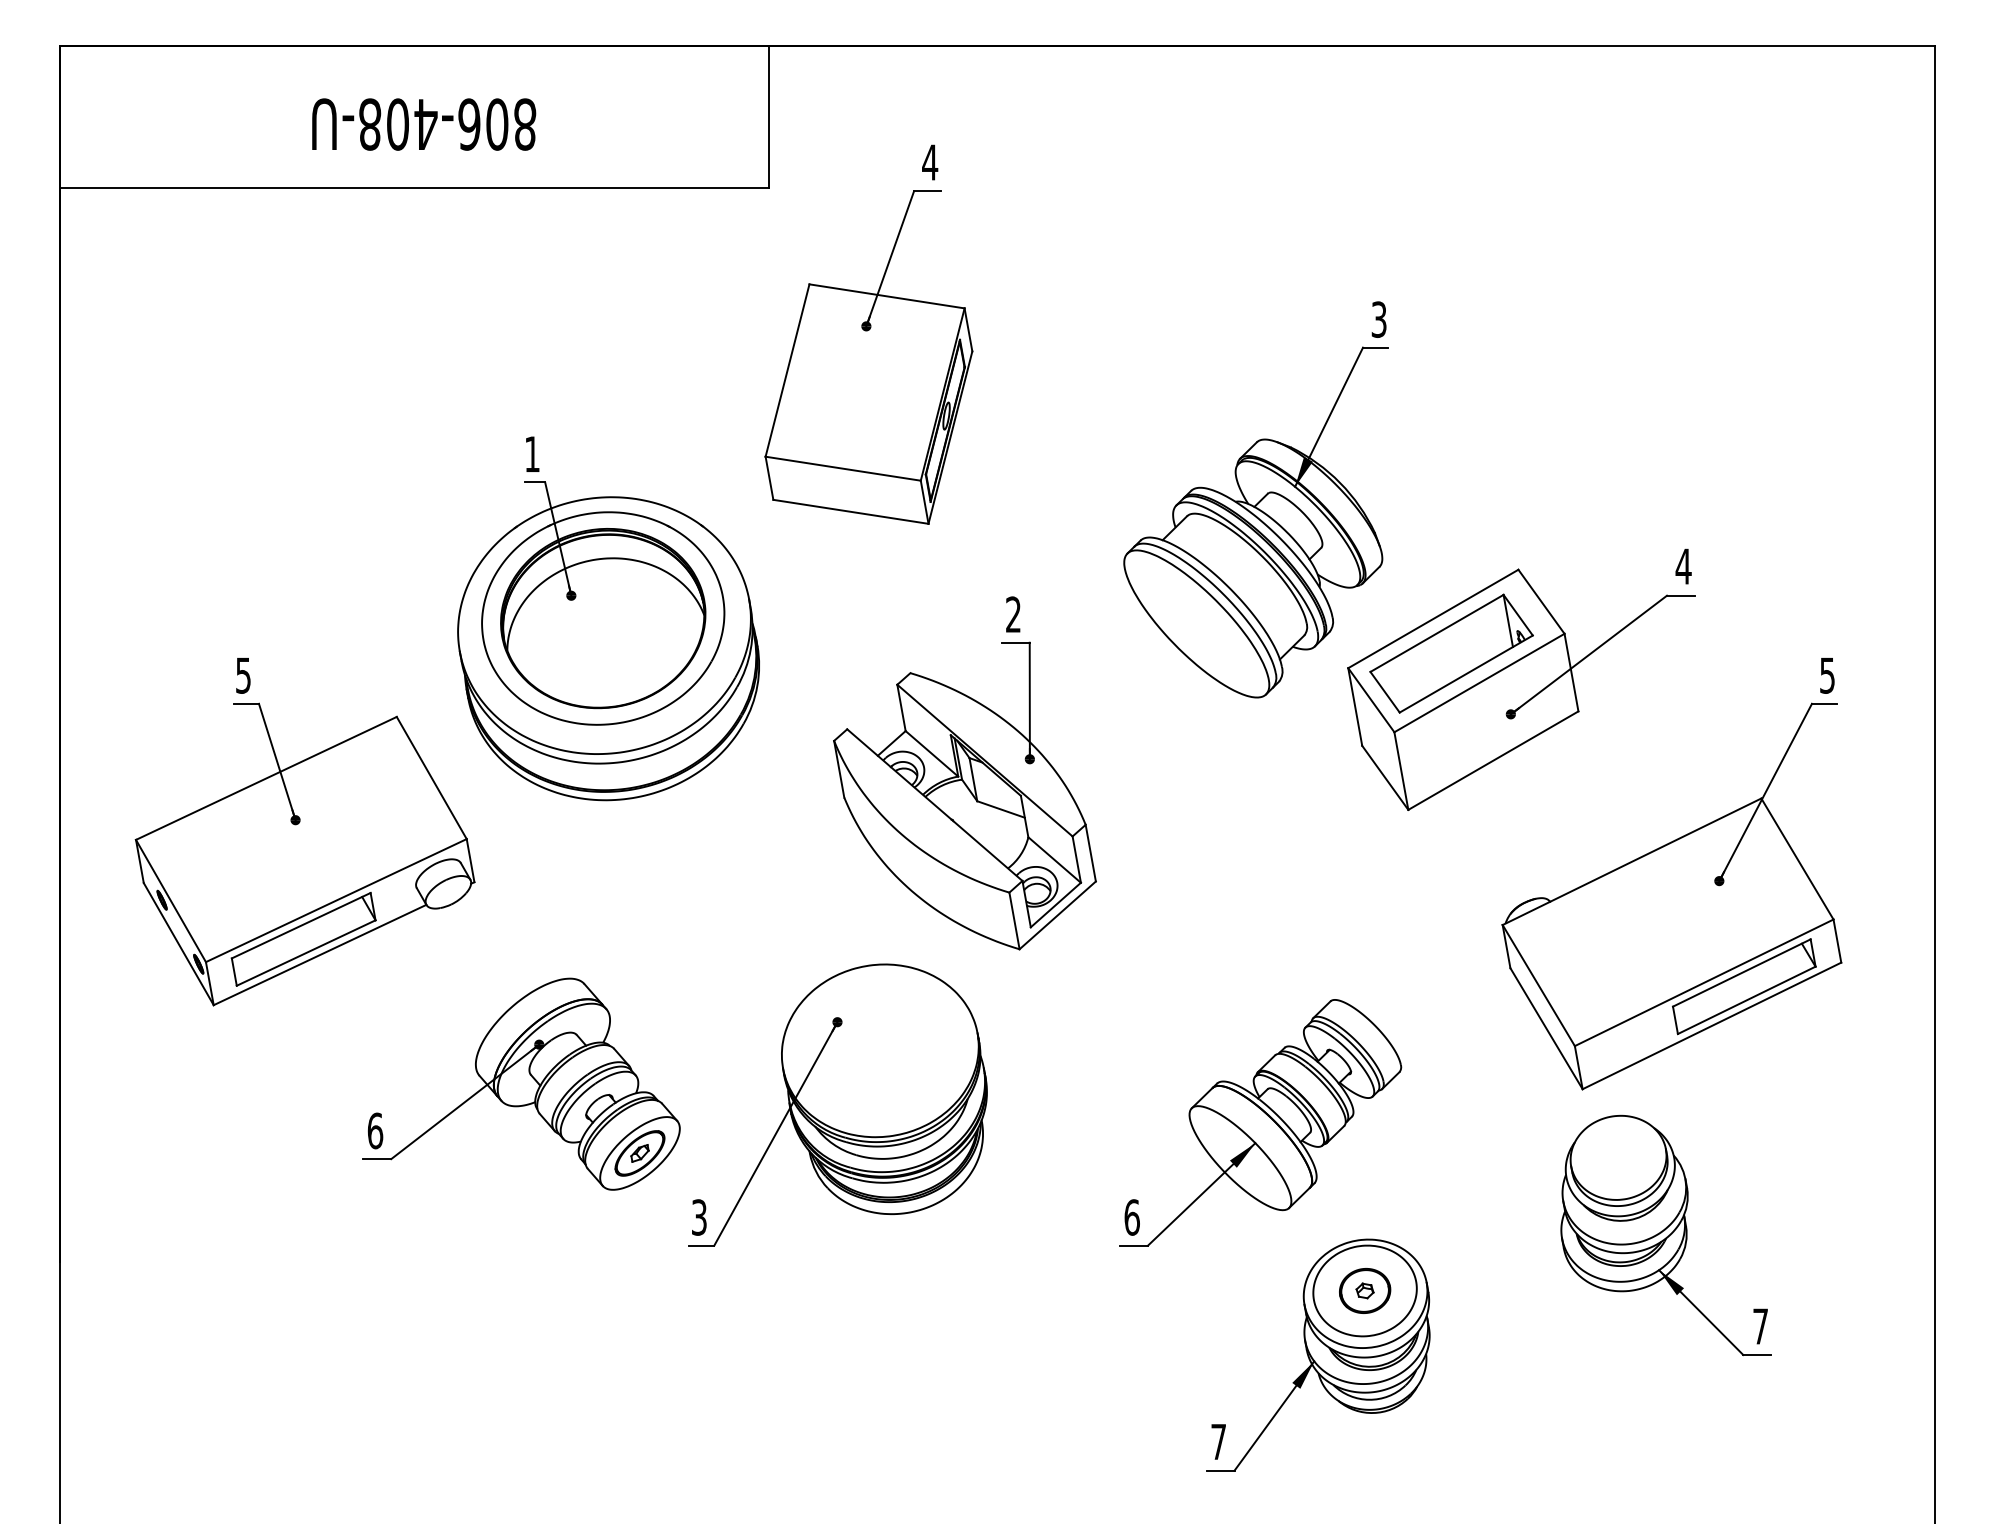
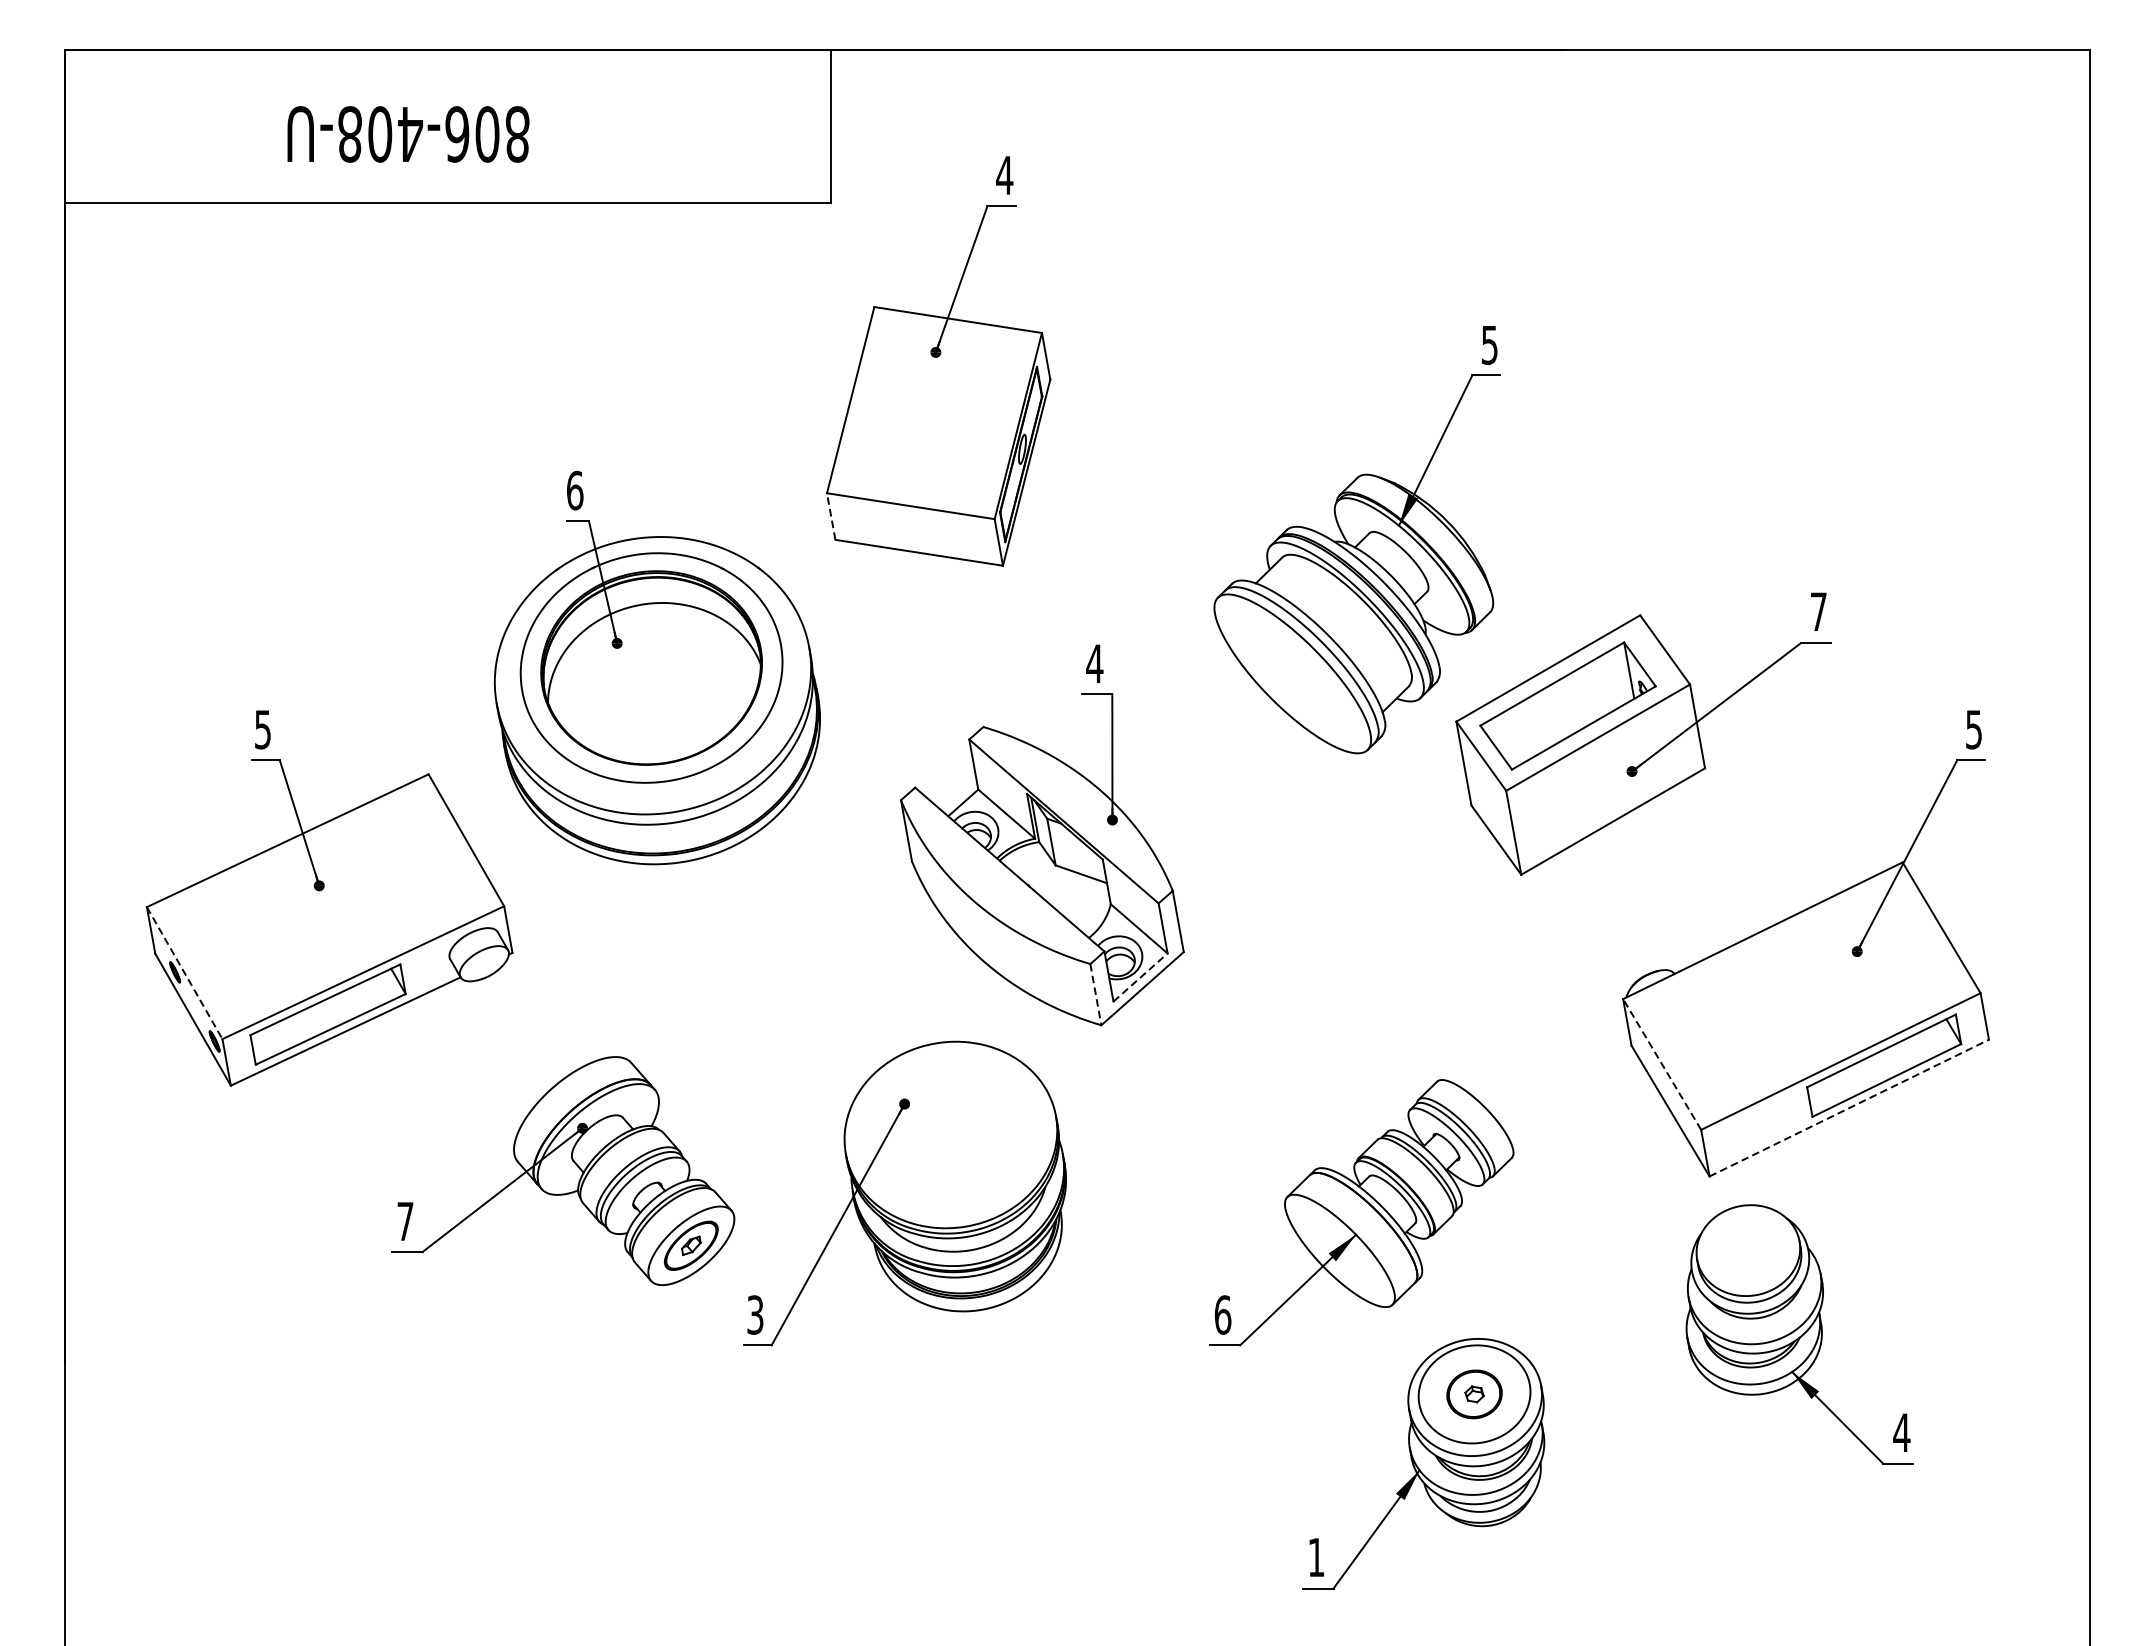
text: (424, 124) -> (408, 134), moved
text: (1379, 319) -> (1490, 345), 3 -> 5
text: (532, 454) -> (575, 490), 1 -> 6
line: (769, 478) -> (831, 516), solid -> dashed
text: (1683, 566) -> (1818, 611), 4 -> 7
text: (1013, 614) -> (1094, 663), 2 -> 4
line: (171, 901) -> (185, 973), solid -> dashed
line: (1055, 905) -> (1140, 978), solid -> dashed
line: (1014, 920) -> (1095, 994), solid -> dashed
line: (1538, 985) -> (1661, 1064), solid -> dashed
line: (1711, 1025) -> (1848, 1107), solid -> dashed
text: (375, 1130) -> (405, 1221), 6 -> 7
text: (1760, 1326) -> (1901, 1432), 7 -> 4
text: (1218, 1441) -> (1316, 1556), 7 -> 1

